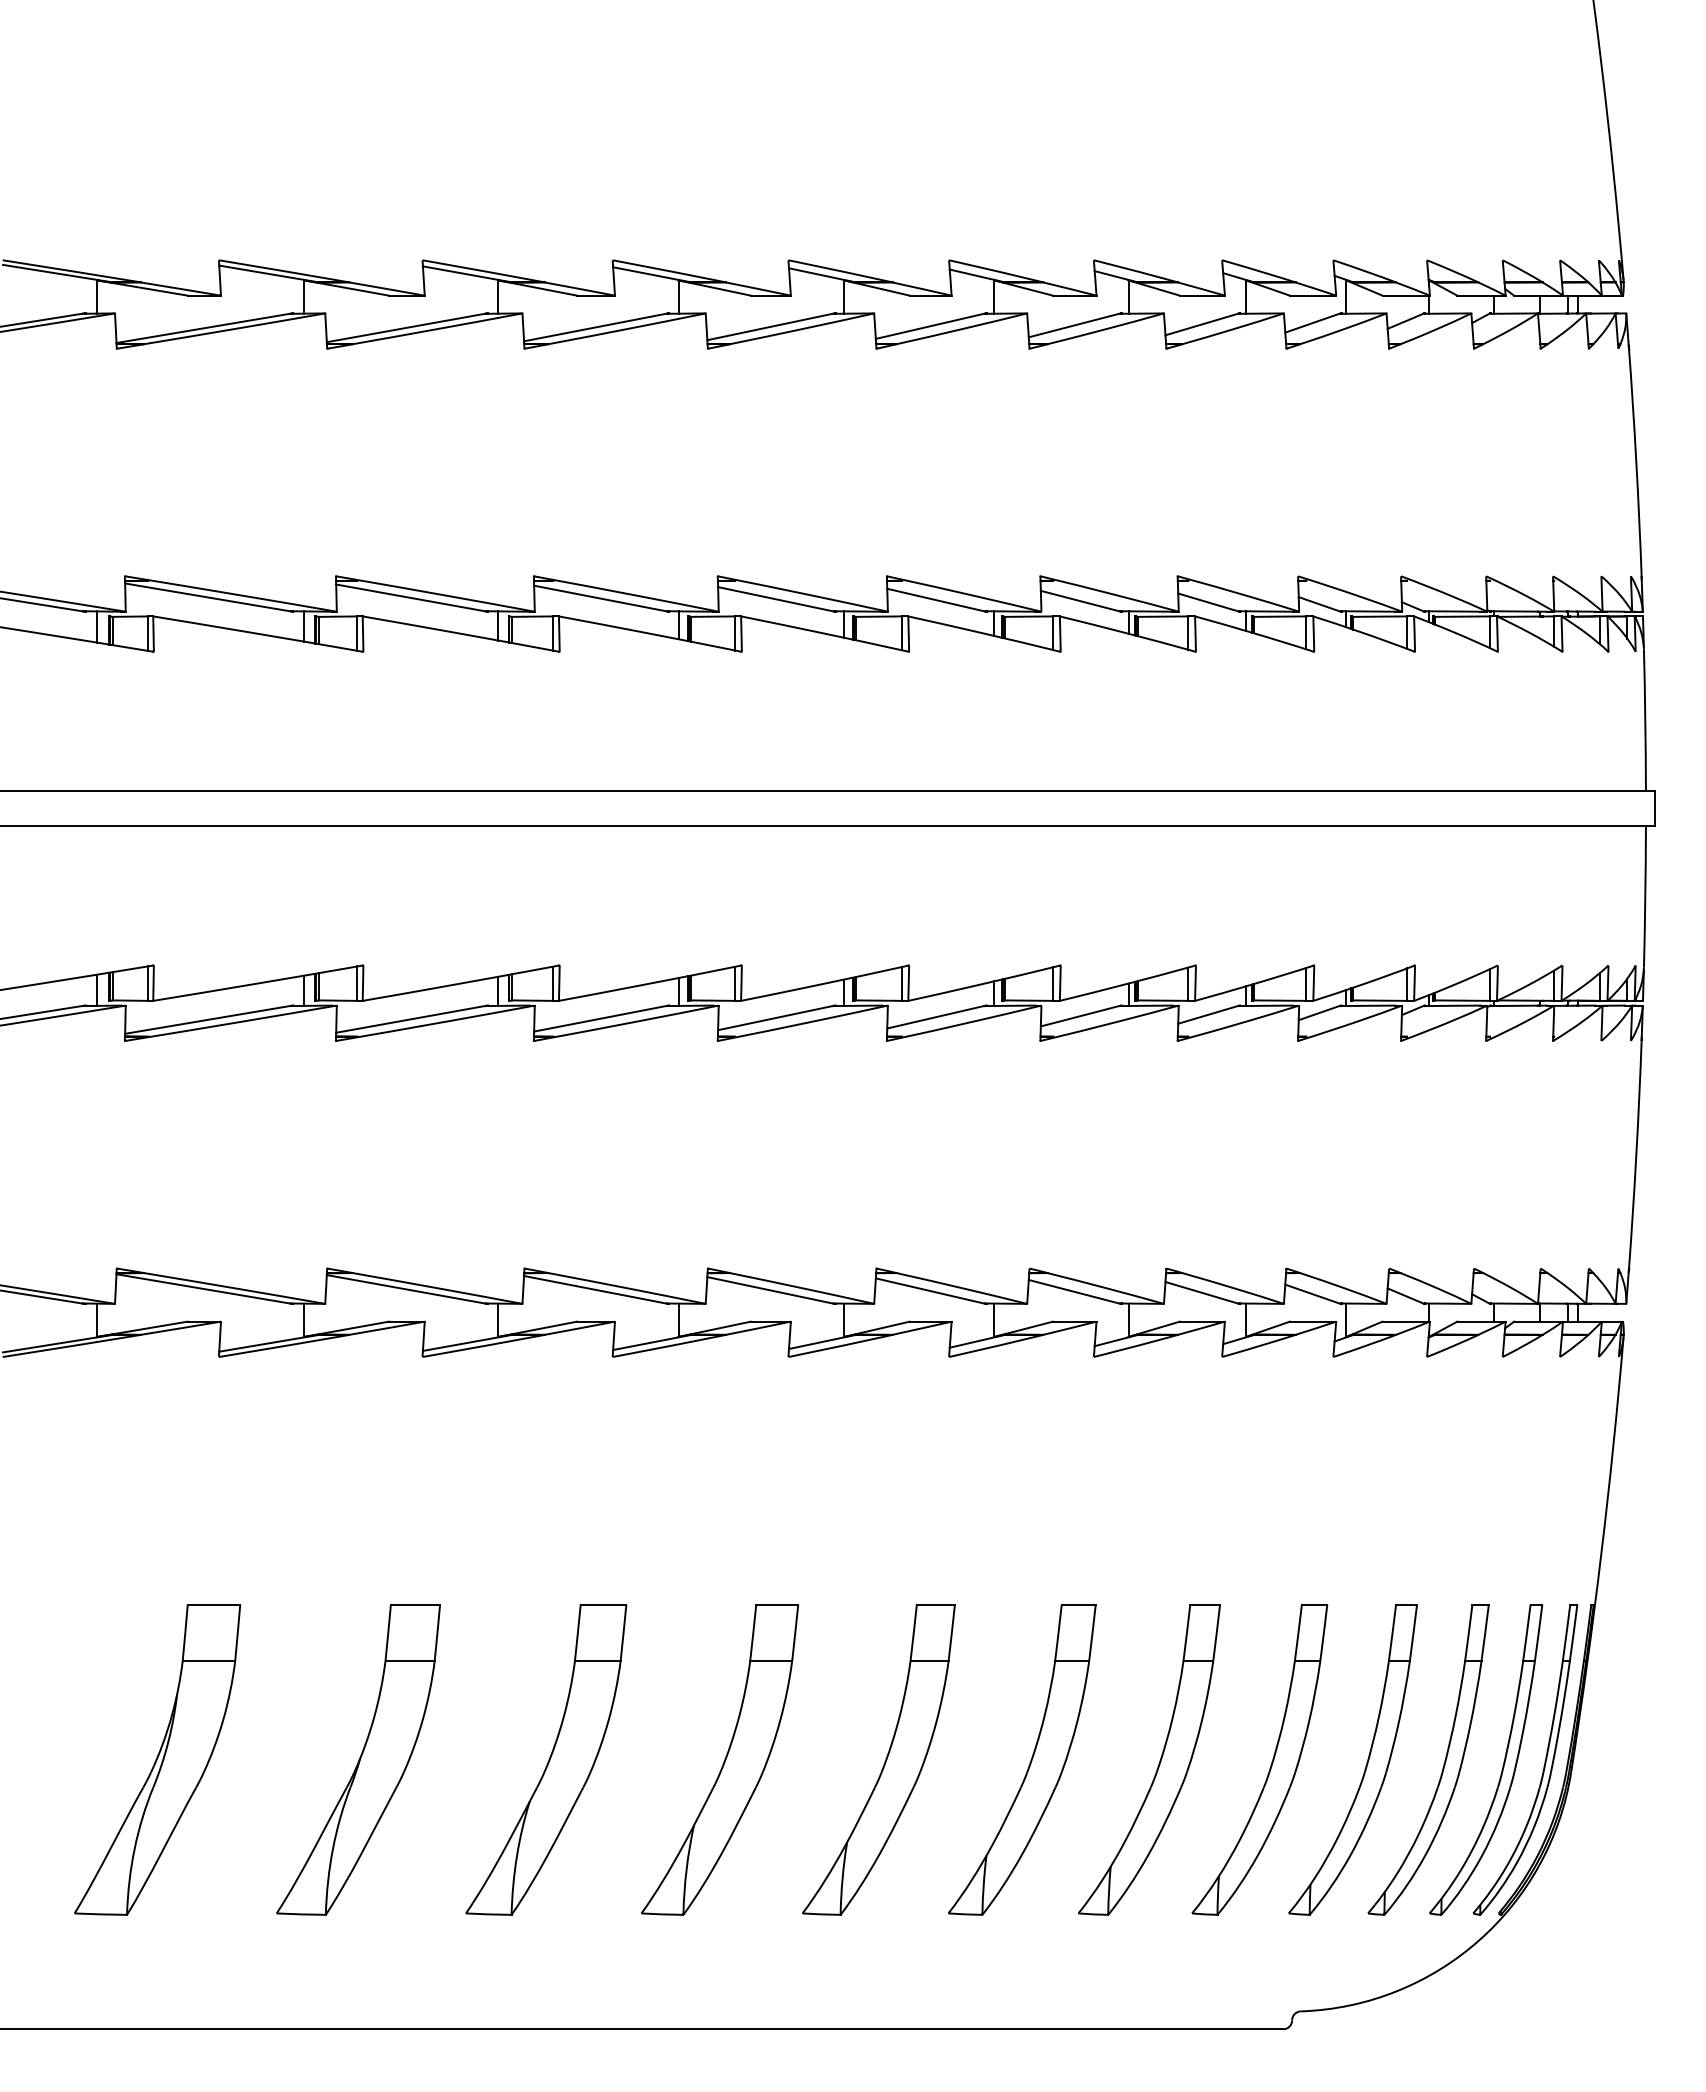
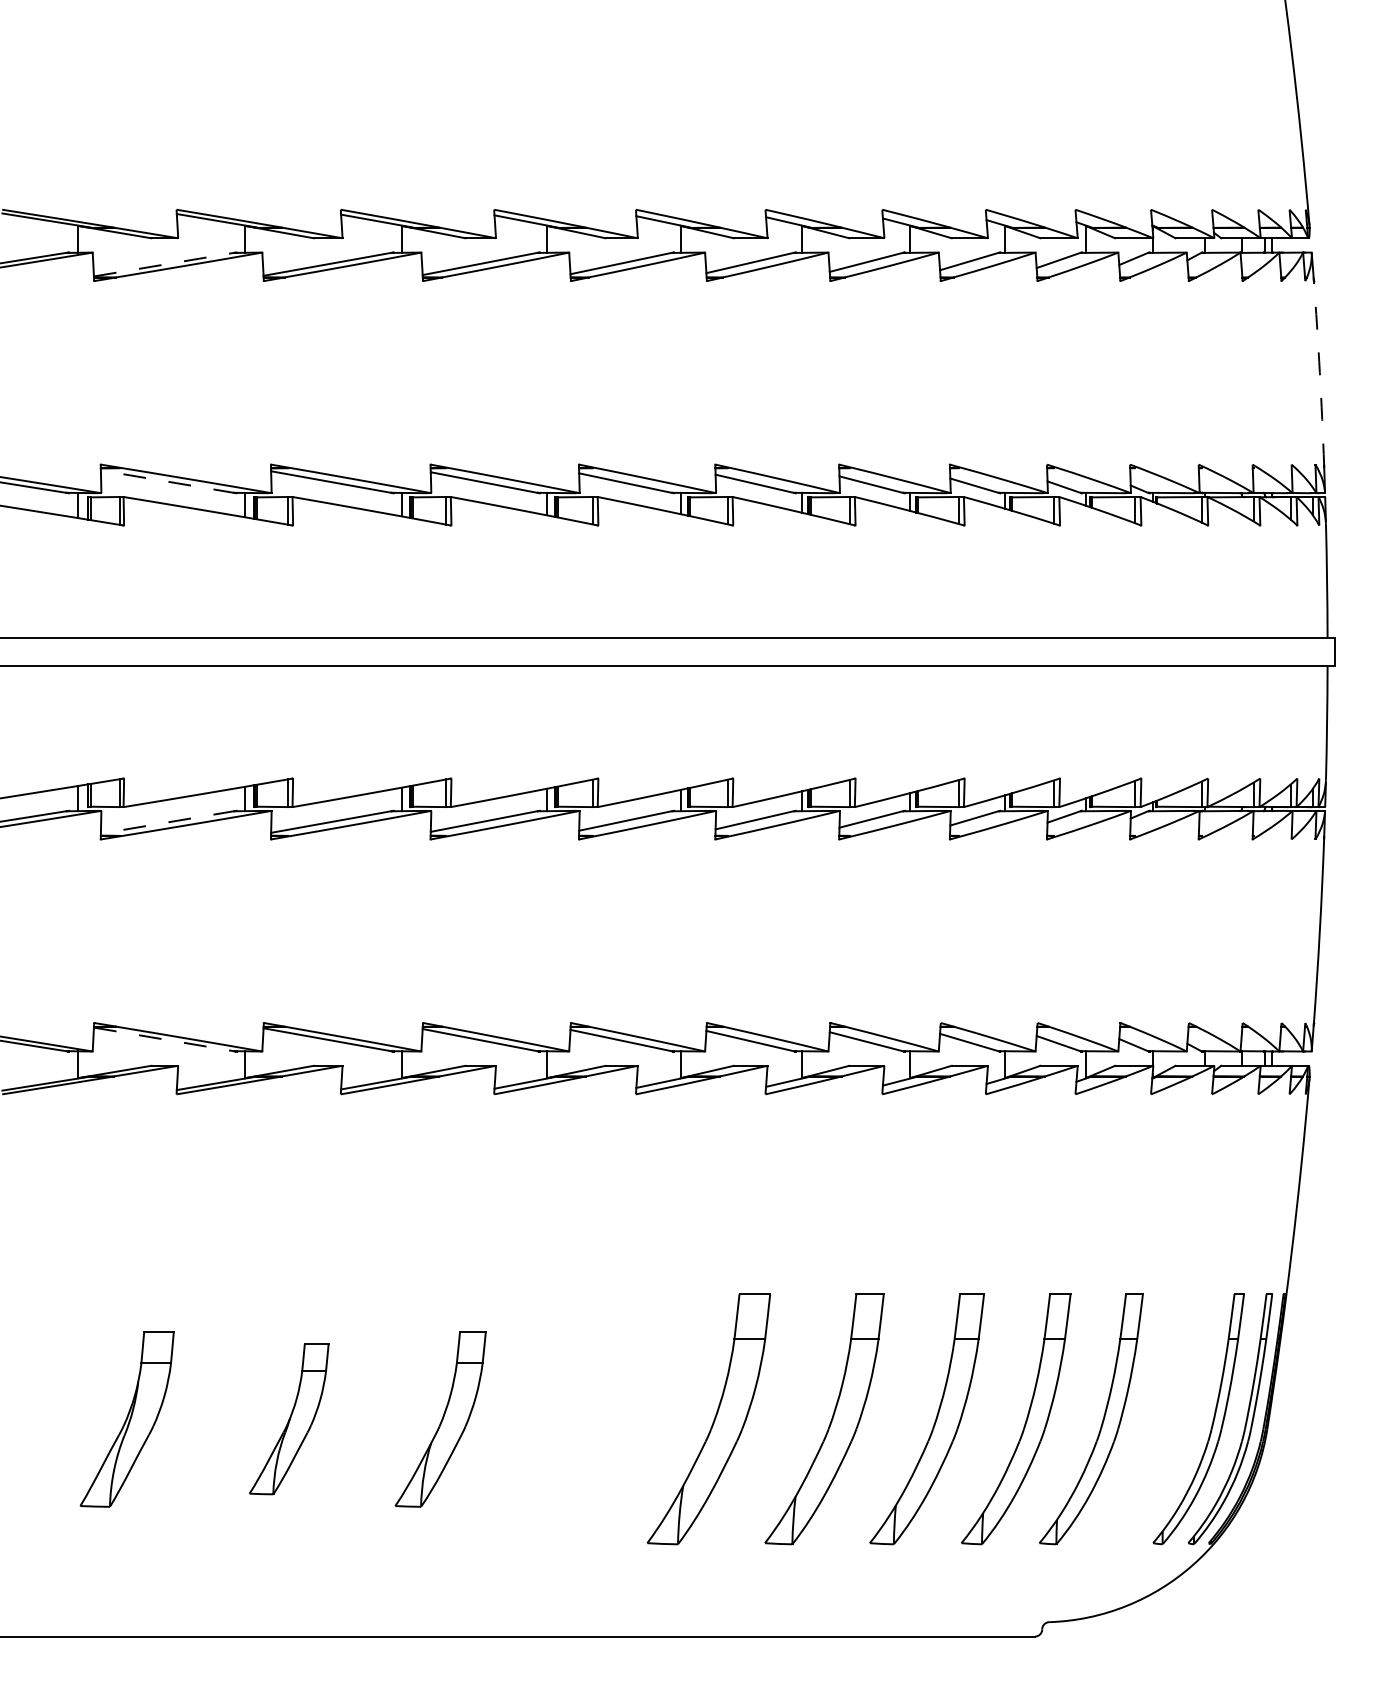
line: (205, 328) -> (165, 264), solid -> dashed
arc: (1636, 462) -> (1319, 372), solid -> dashed
line: (208, 597) -> (168, 481), solid -> dashed
line: (208, 1019) -> (168, 822), solid -> dashed
line: (205, 1289) -> (165, 1039), solid -> dashed
part: (157, 1759) -> (127, 1419), size x0.7
part: (358, 1759) -> (289, 1419), size x0.6
part: (546, 1759) -> (440, 1419), size x0.7
part: (720, 1759) -> (581, 1419), removed
part: (1443, 1763) -> (1164, 1422), removed

